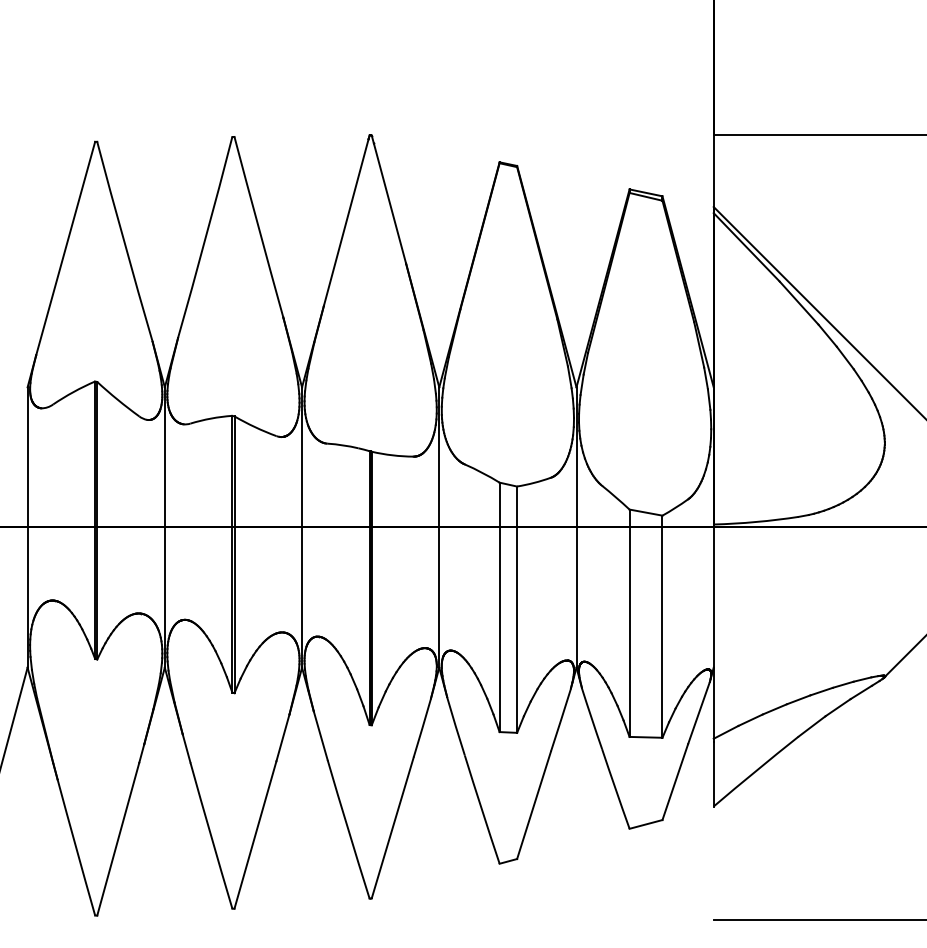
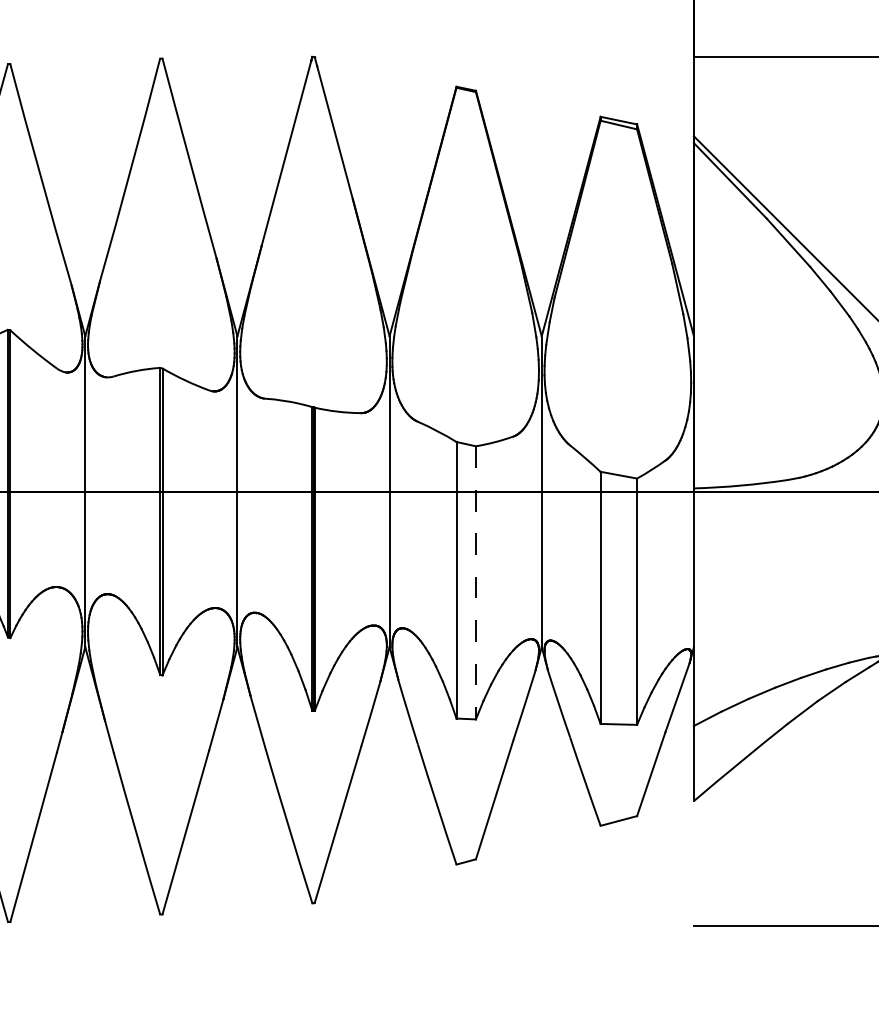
line: (517, 610) -> (476, 583), solid -> dashed

